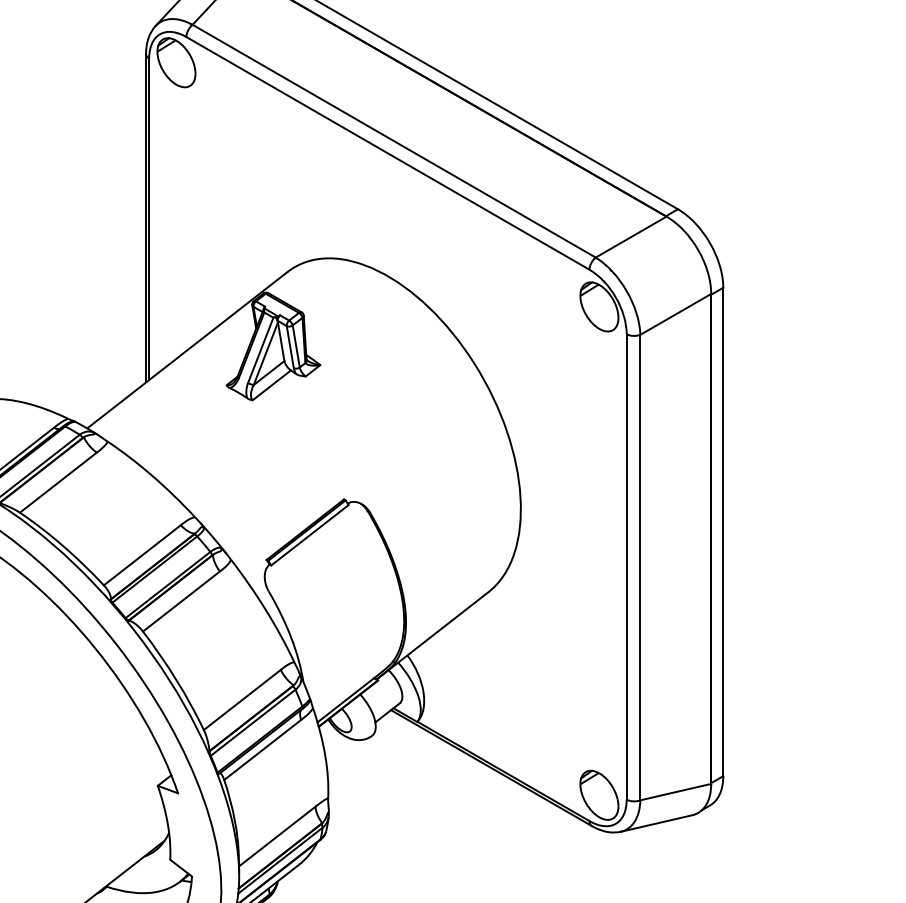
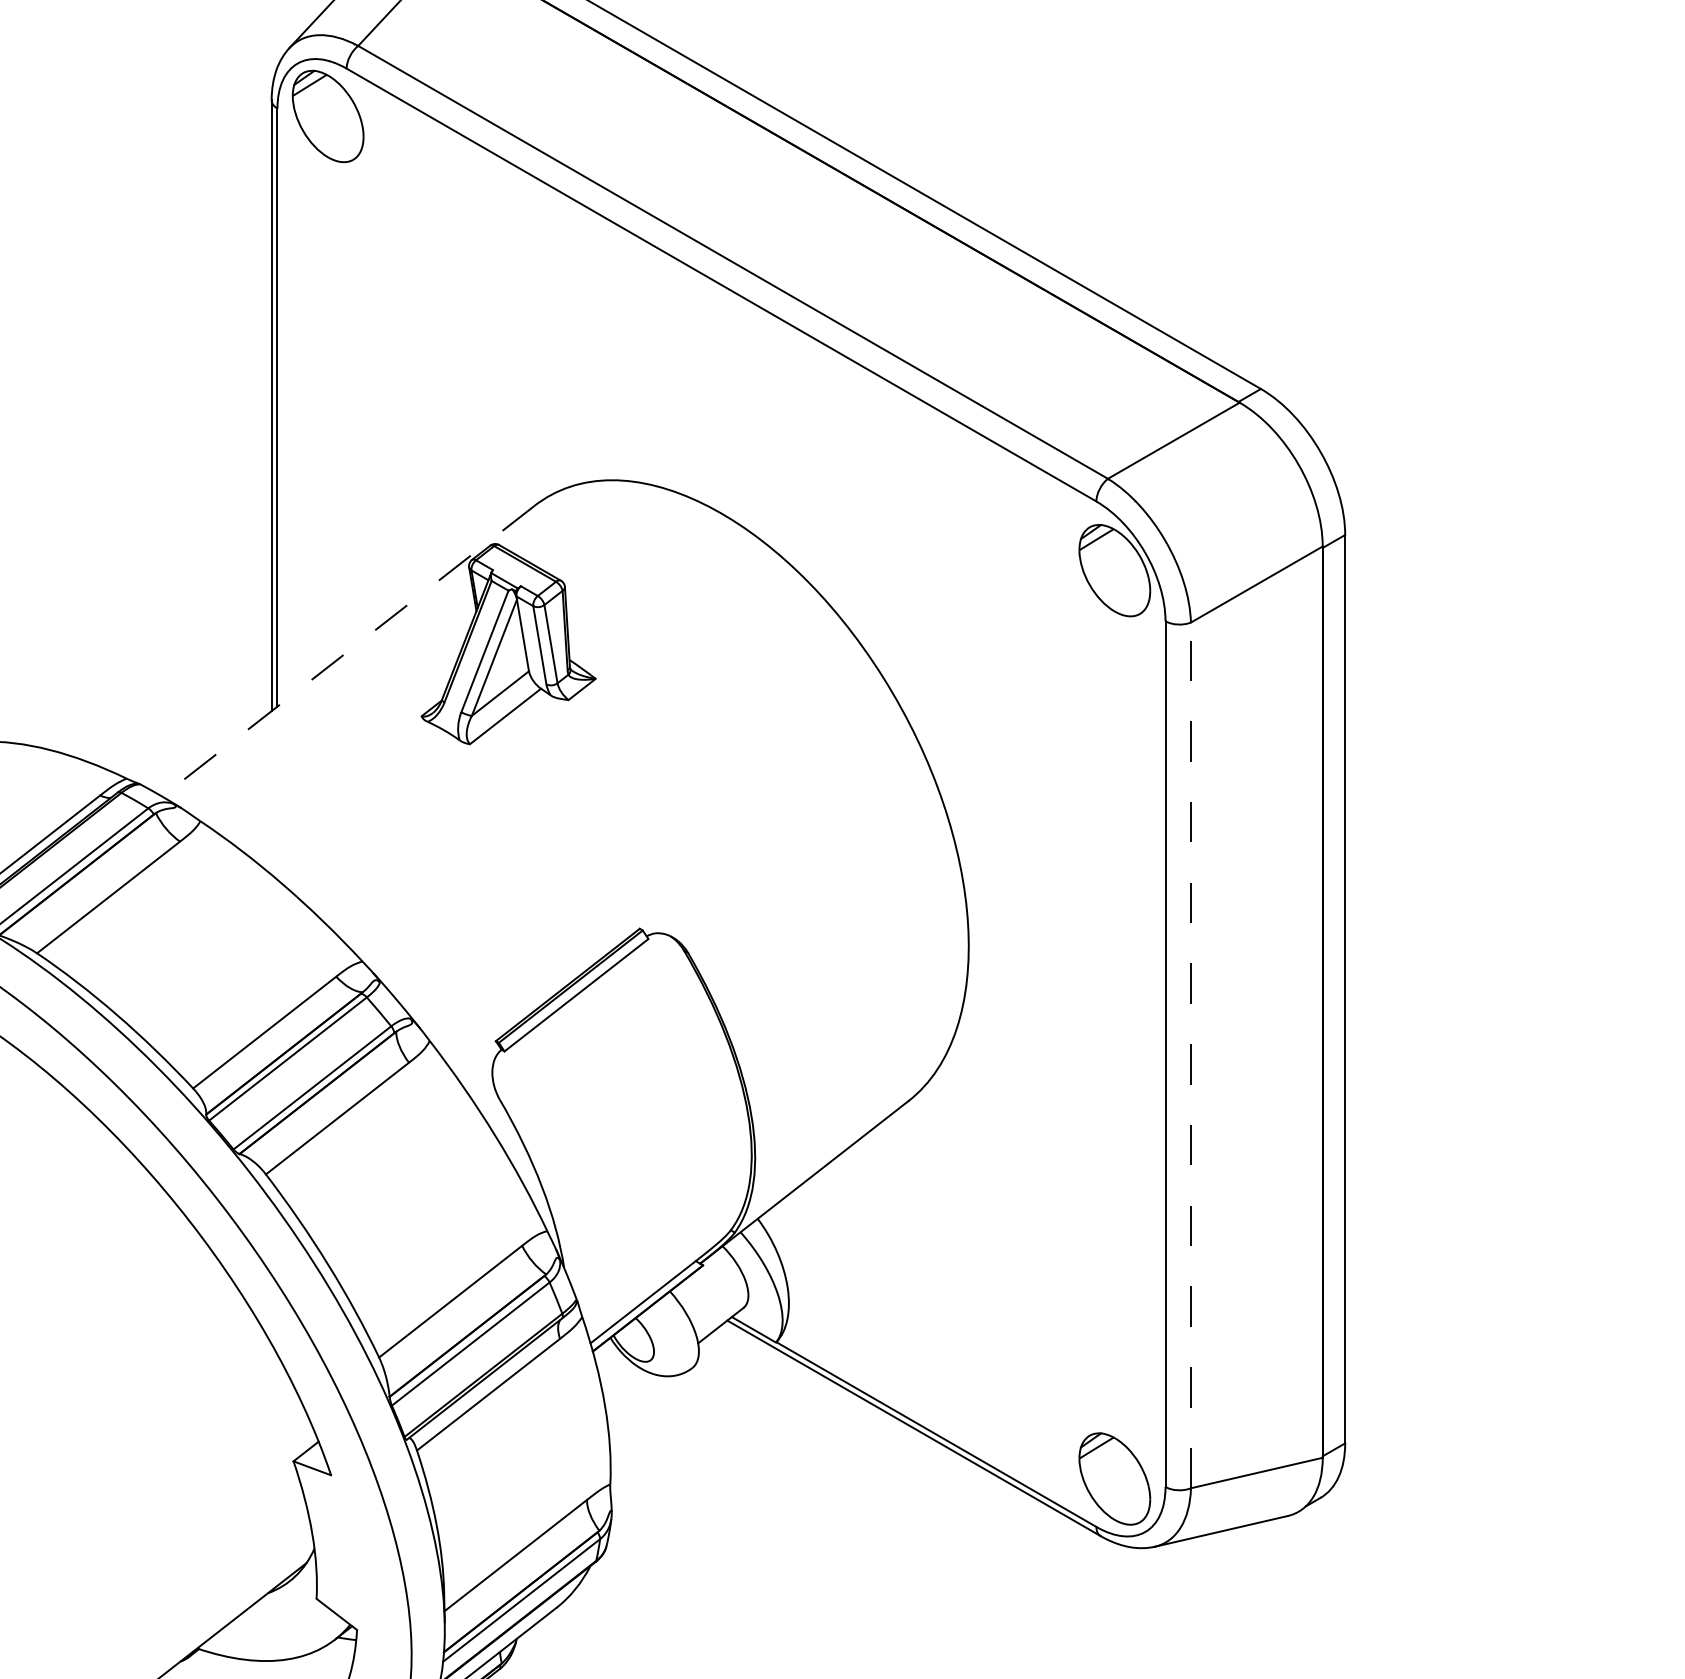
line: (187, 350) -> (348, 651), solid -> dashed
line: (640, 567) -> (1191, 1055), solid -> dashed

